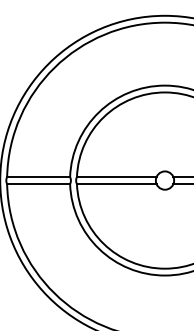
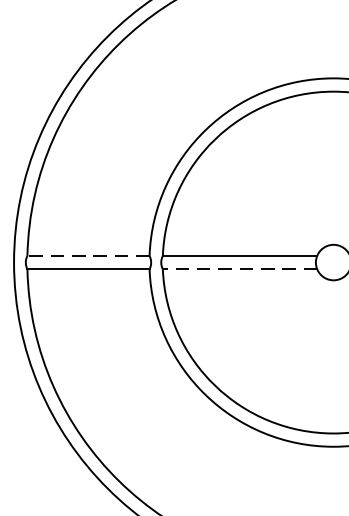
line: (38, 177) -> (88, 256), solid -> dashed
line: (116, 184) -> (239, 270), solid -> dashed

